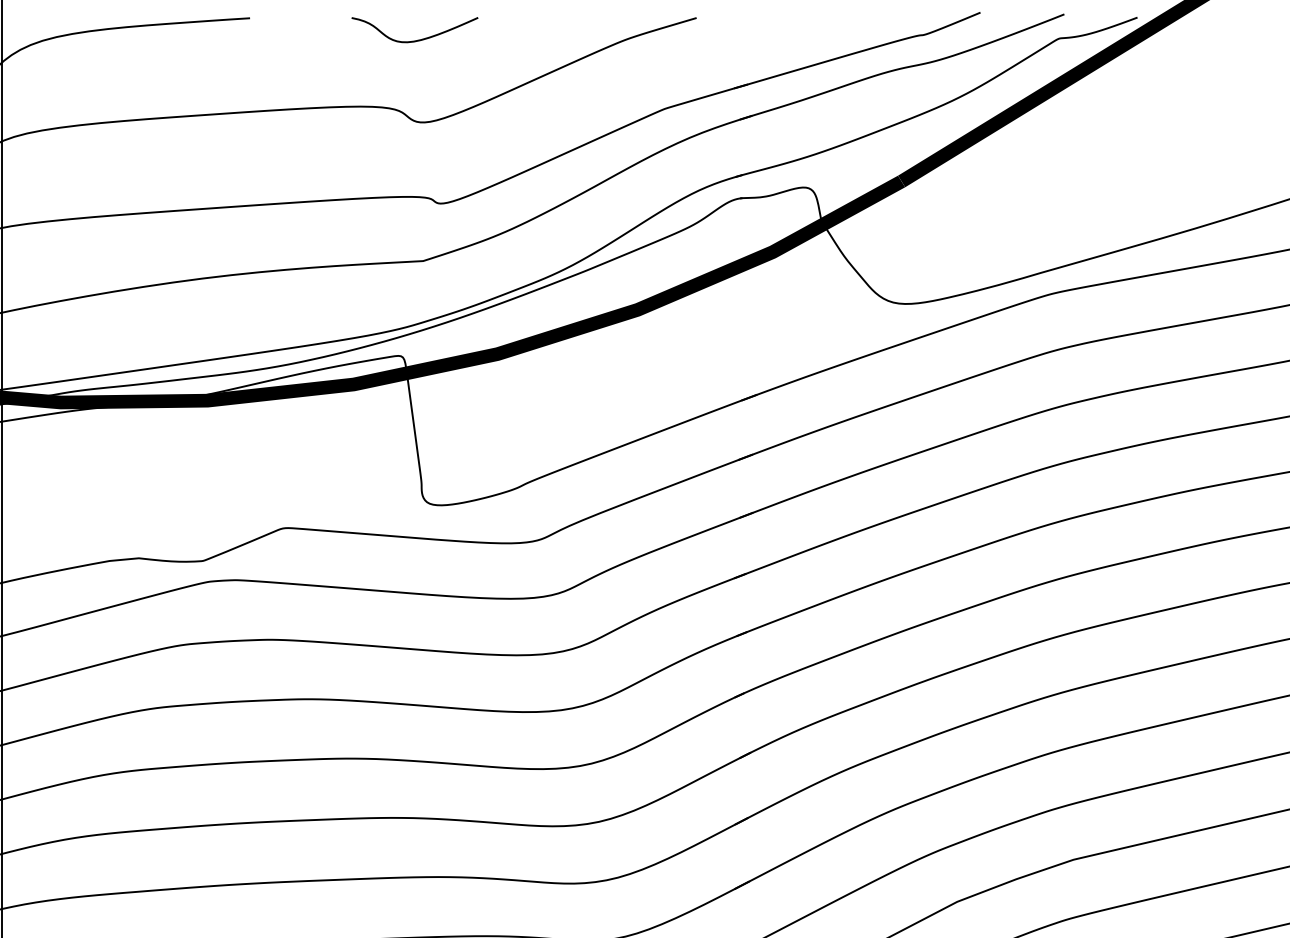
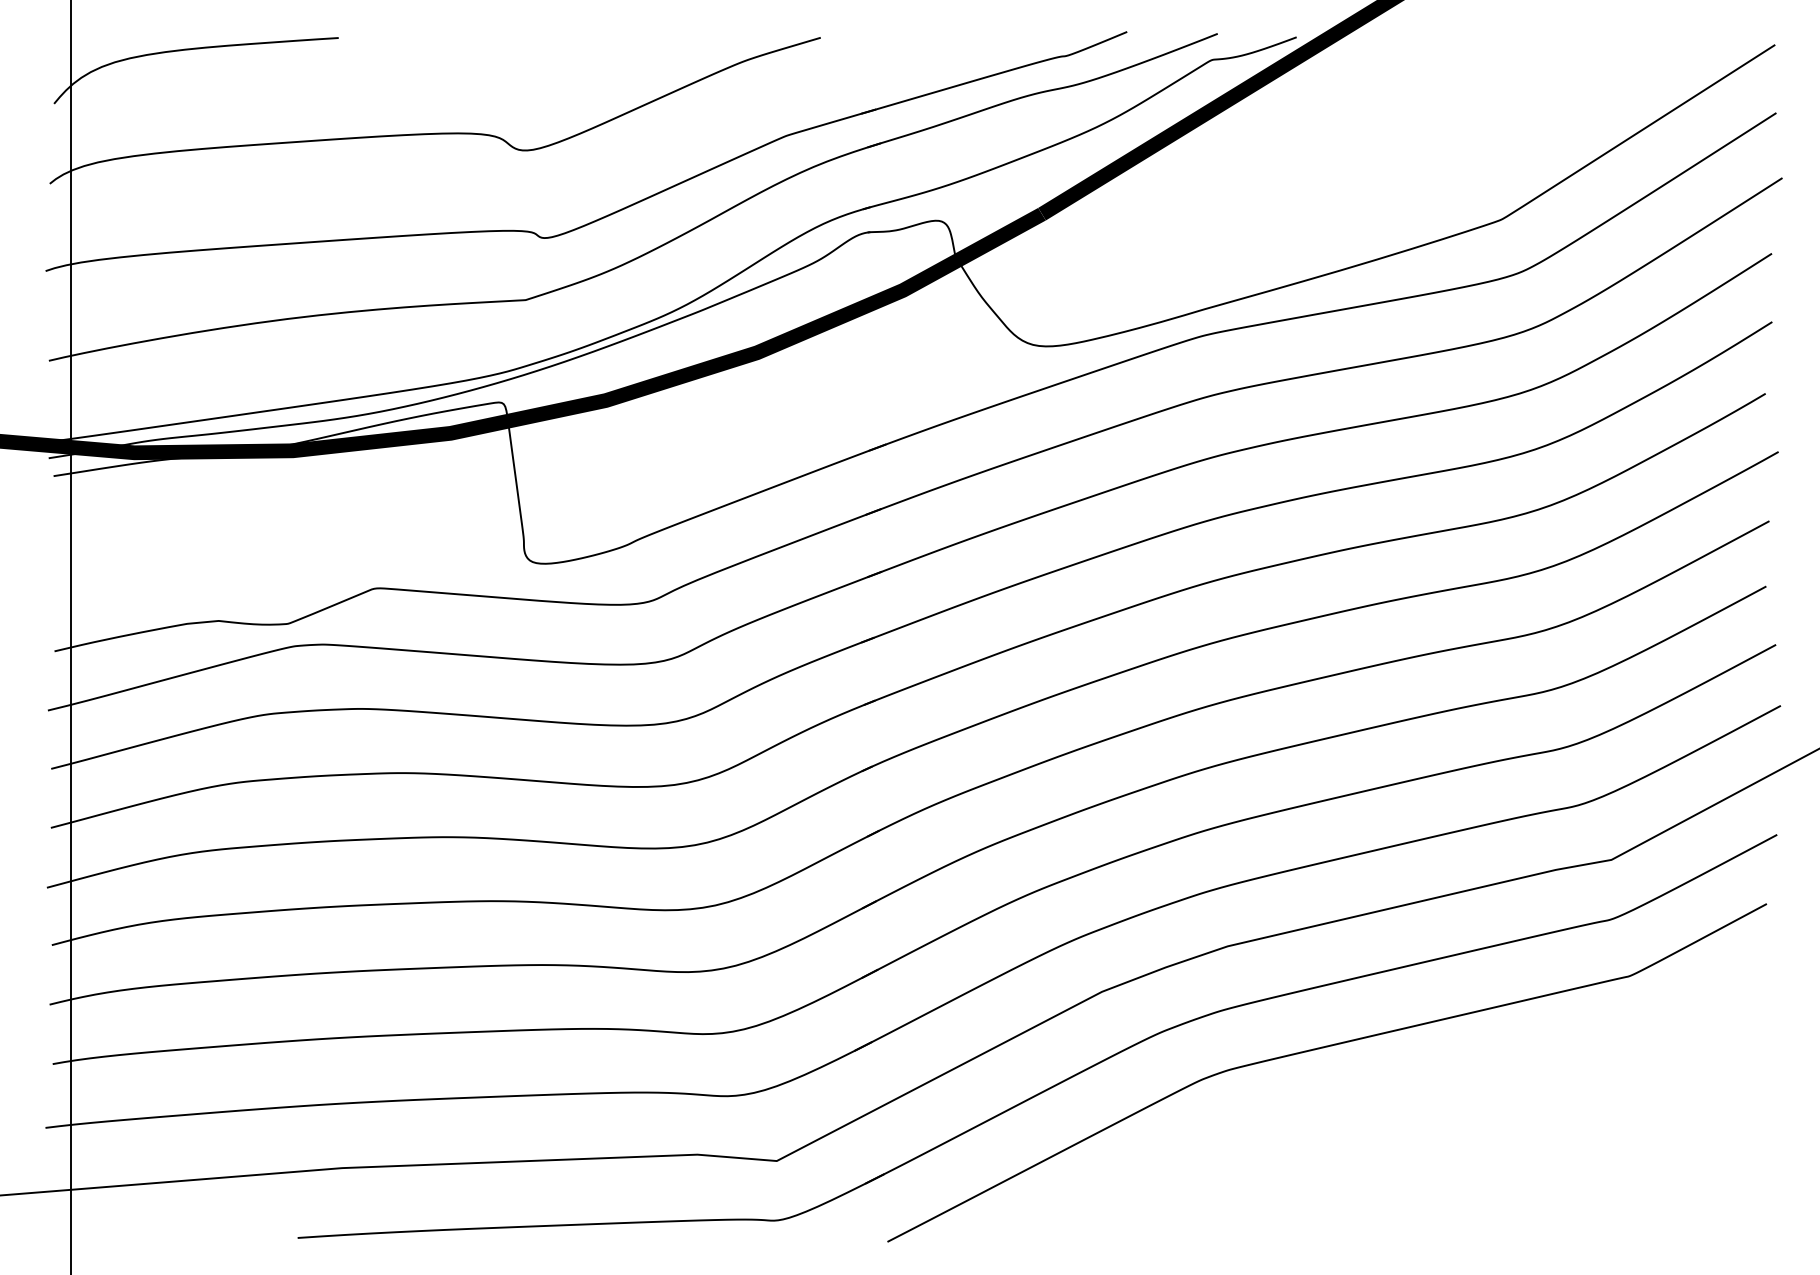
curve: (415, 40) -> (517, 61), removed

